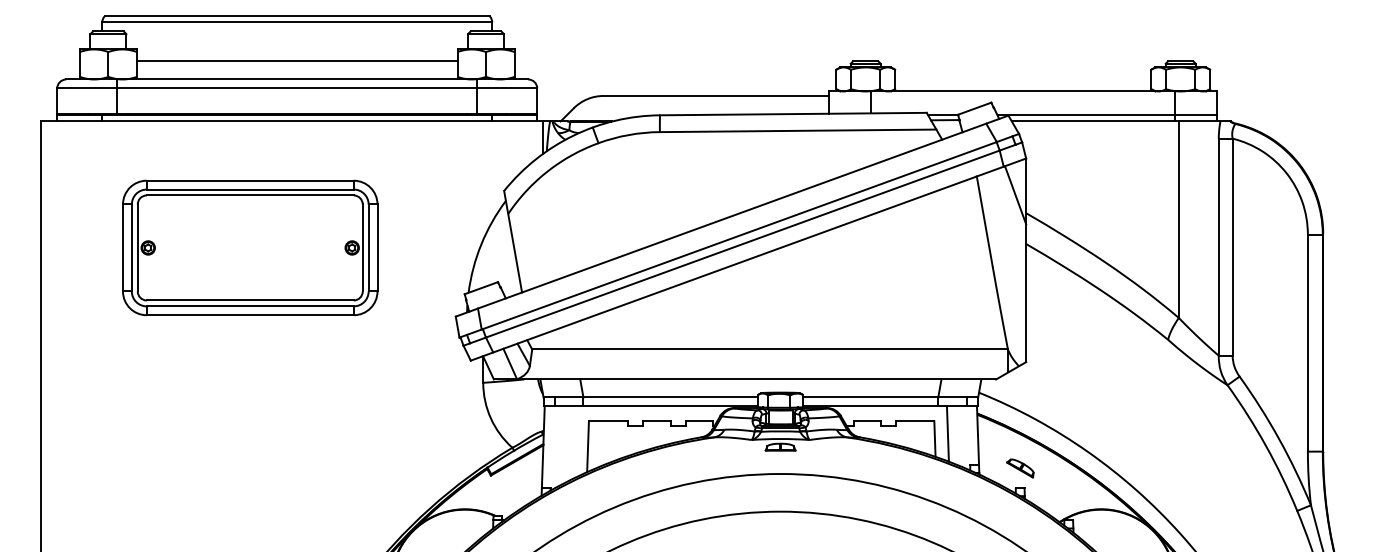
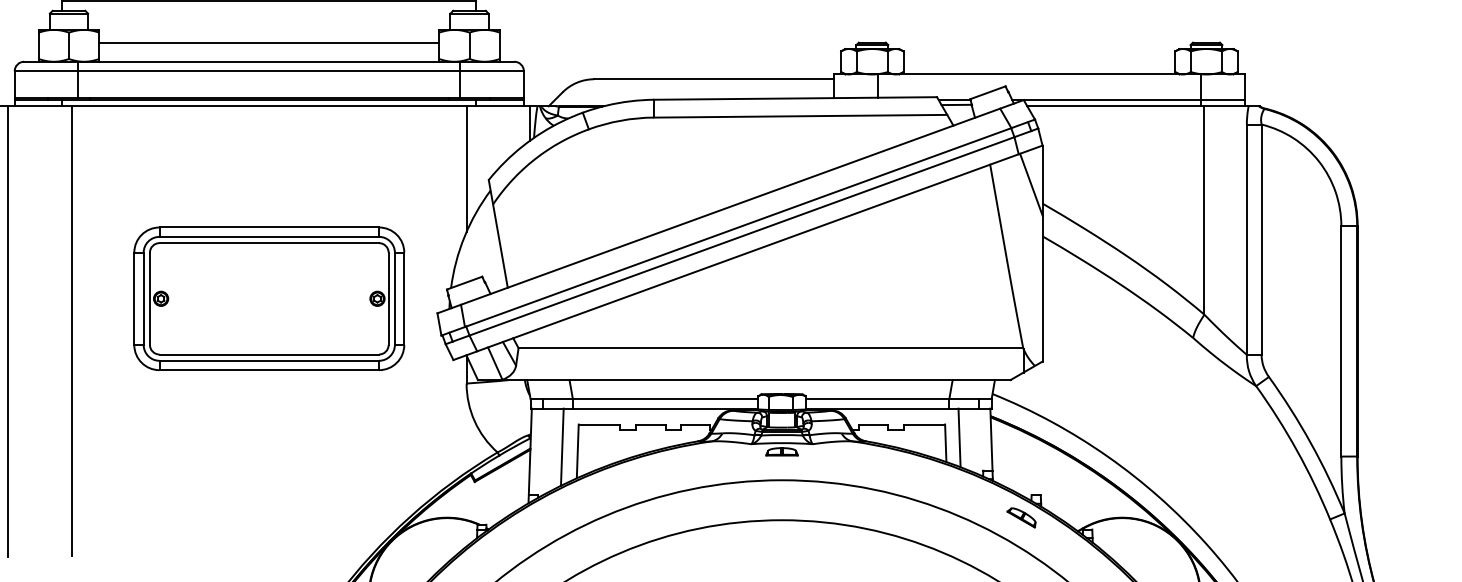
line: (483, 180) -> (466, 168), added
part: (250, 247) -> (269, 298), moved
line: (51, 333) -> (8, 331), added
line: (111, 333) -> (72, 331), added
line: (573, 442) -> (562, 446), added
part: (1020, 468) -> (1021, 517), moved

